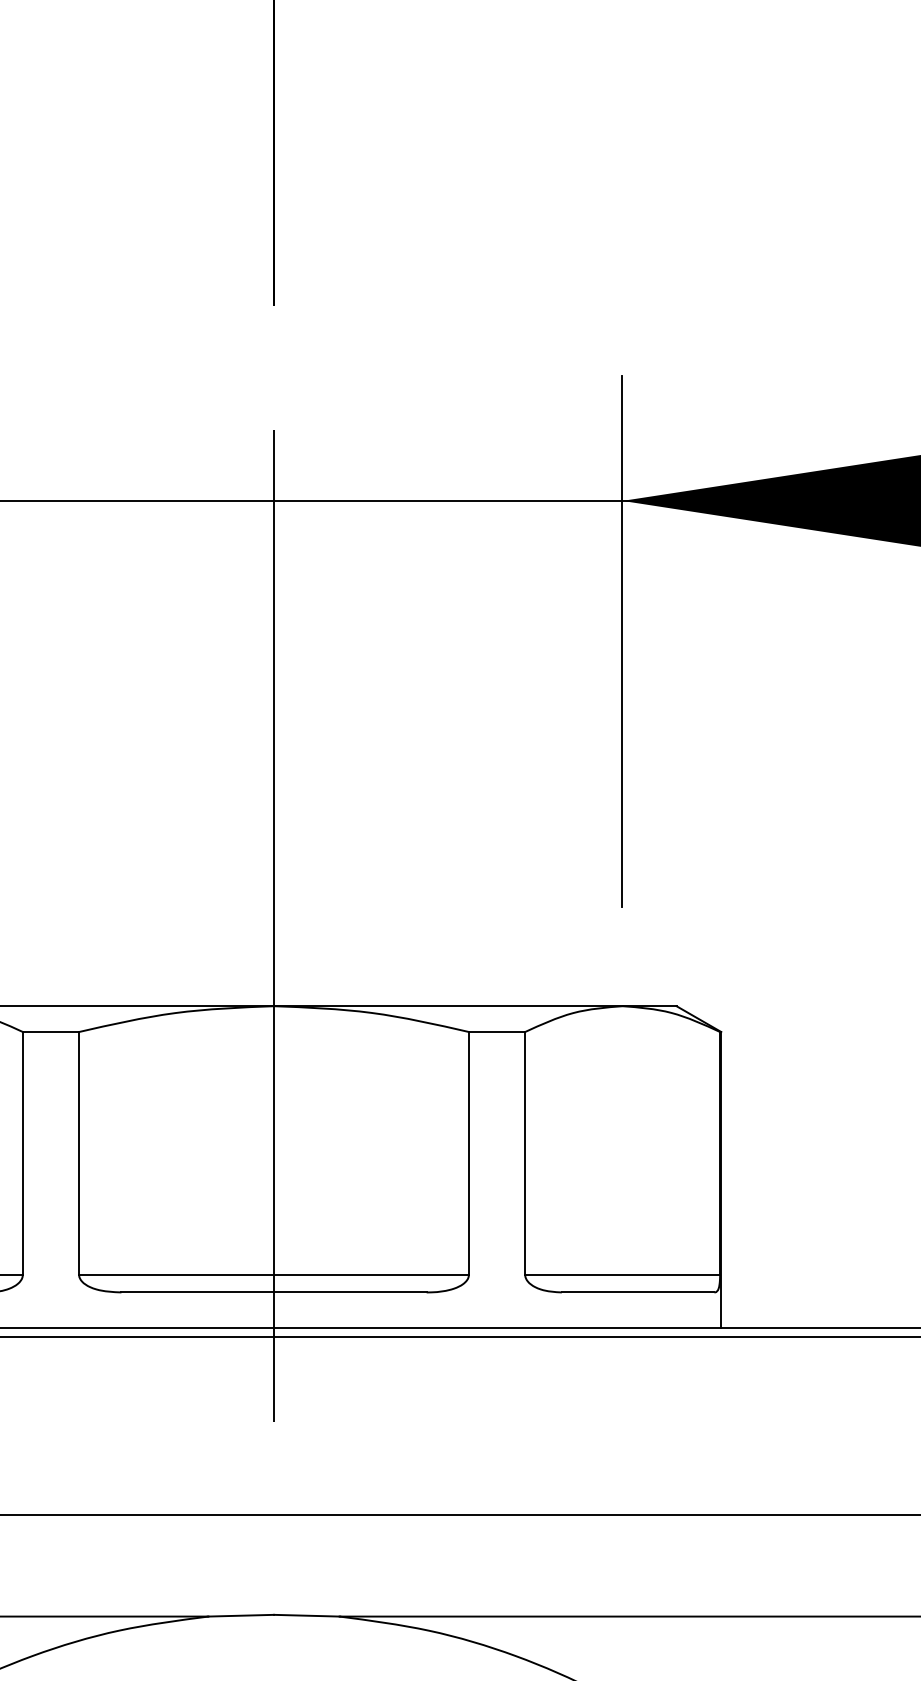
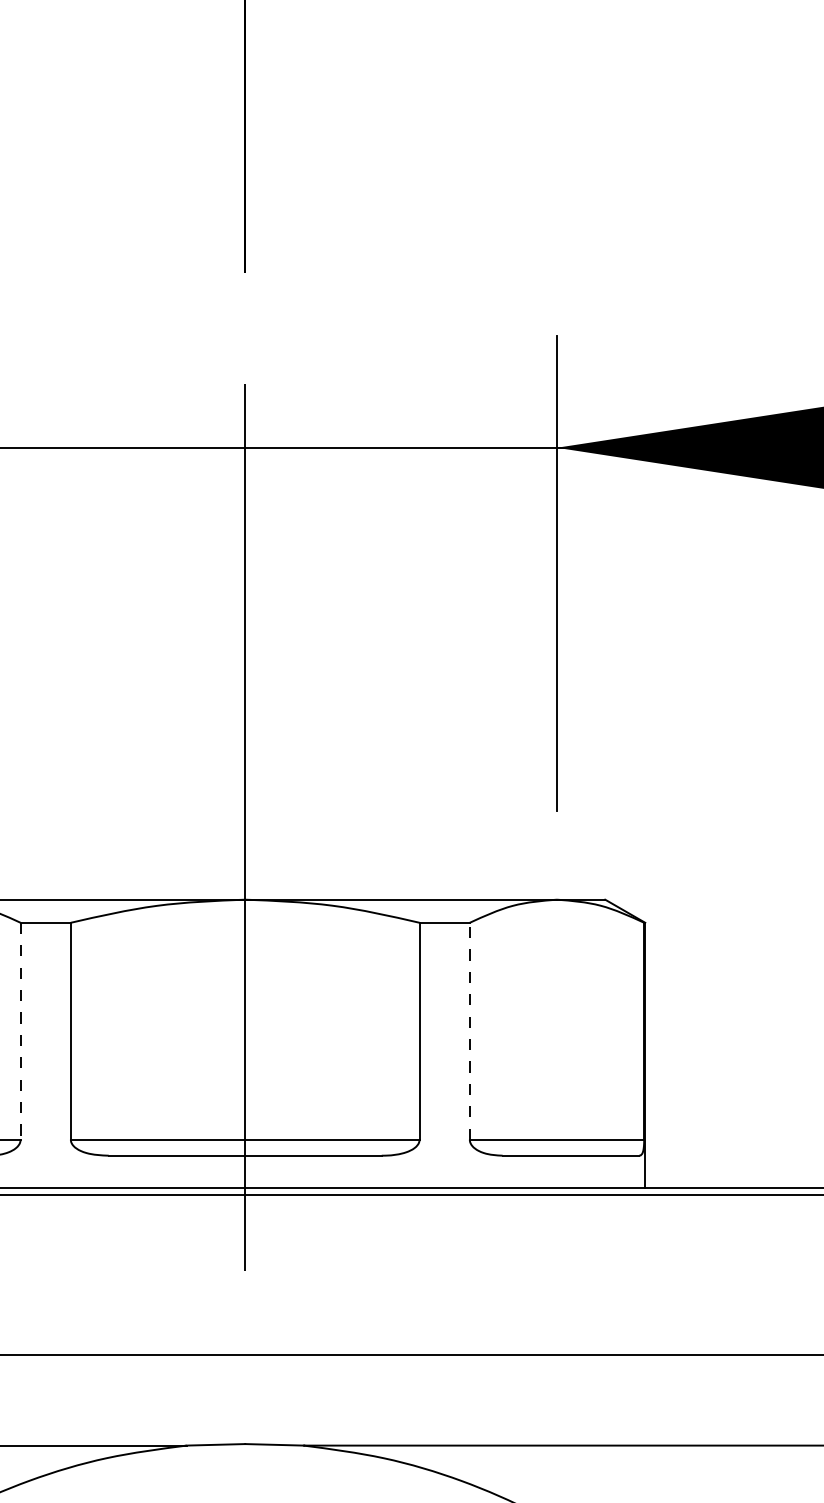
line: (524, 1152) -> (469, 1030), solid -> dashed
line: (22, 1153) -> (20, 1031), solid -> dashed

